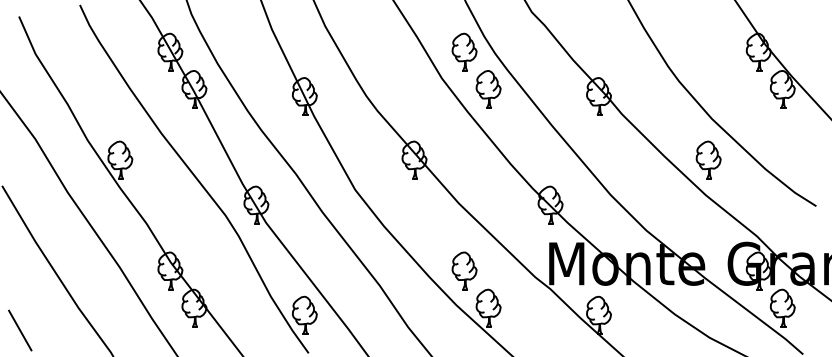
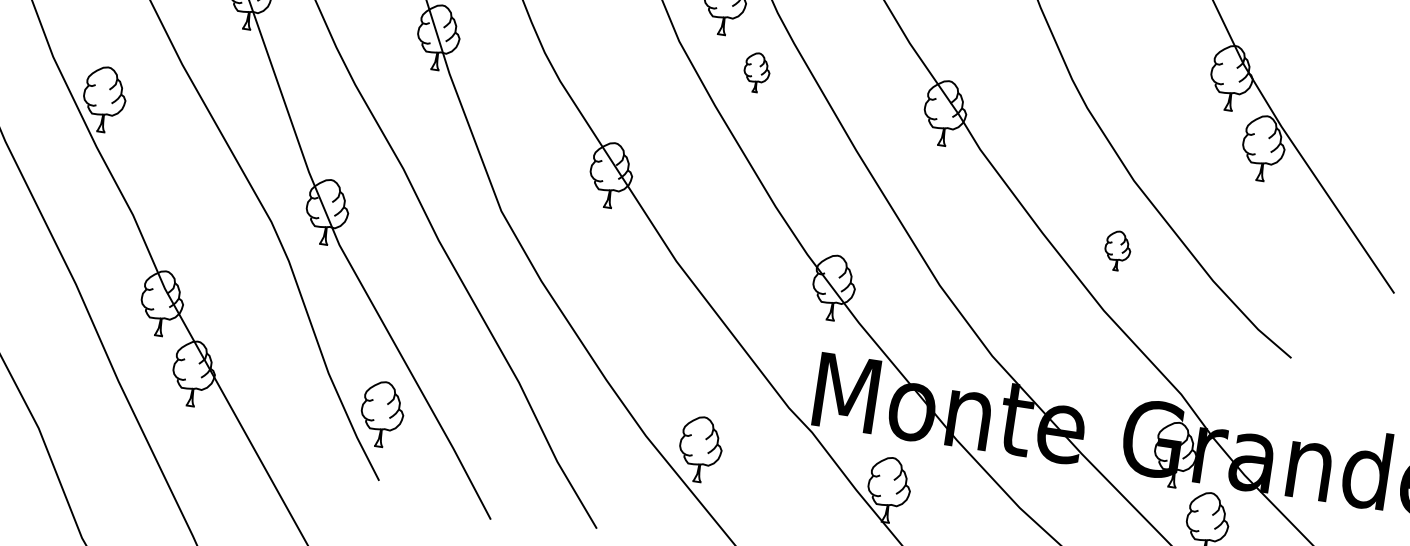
part: (488, 89) -> (756, 72), size x0.6
part: (708, 159) -> (1117, 249), size x0.6
part: (464, 270) -> (668, 378), removed

